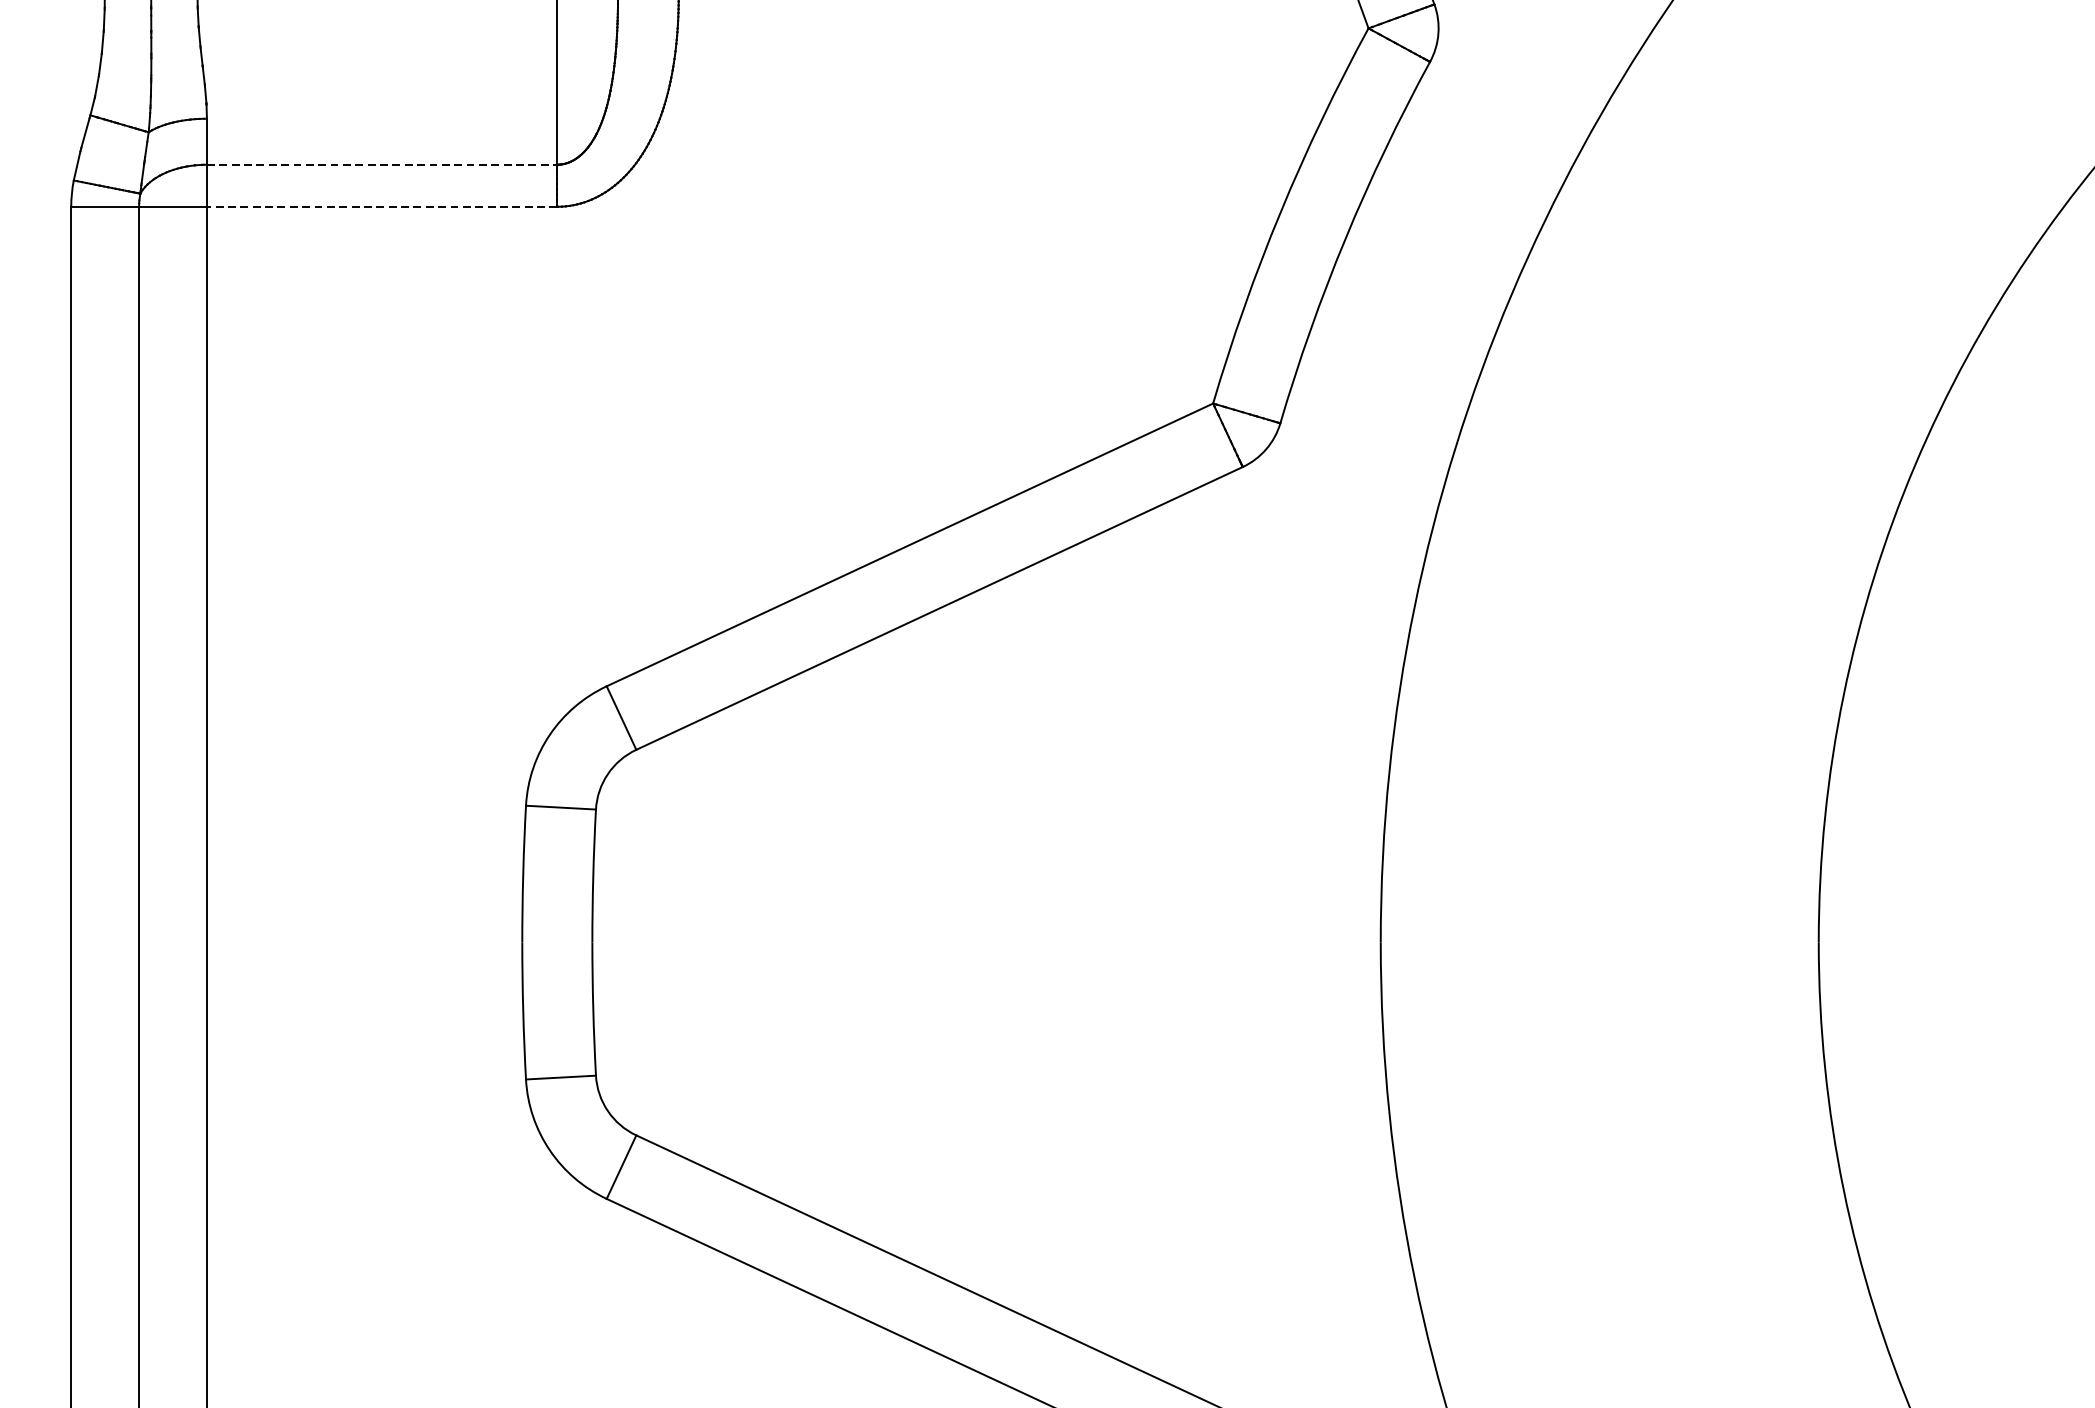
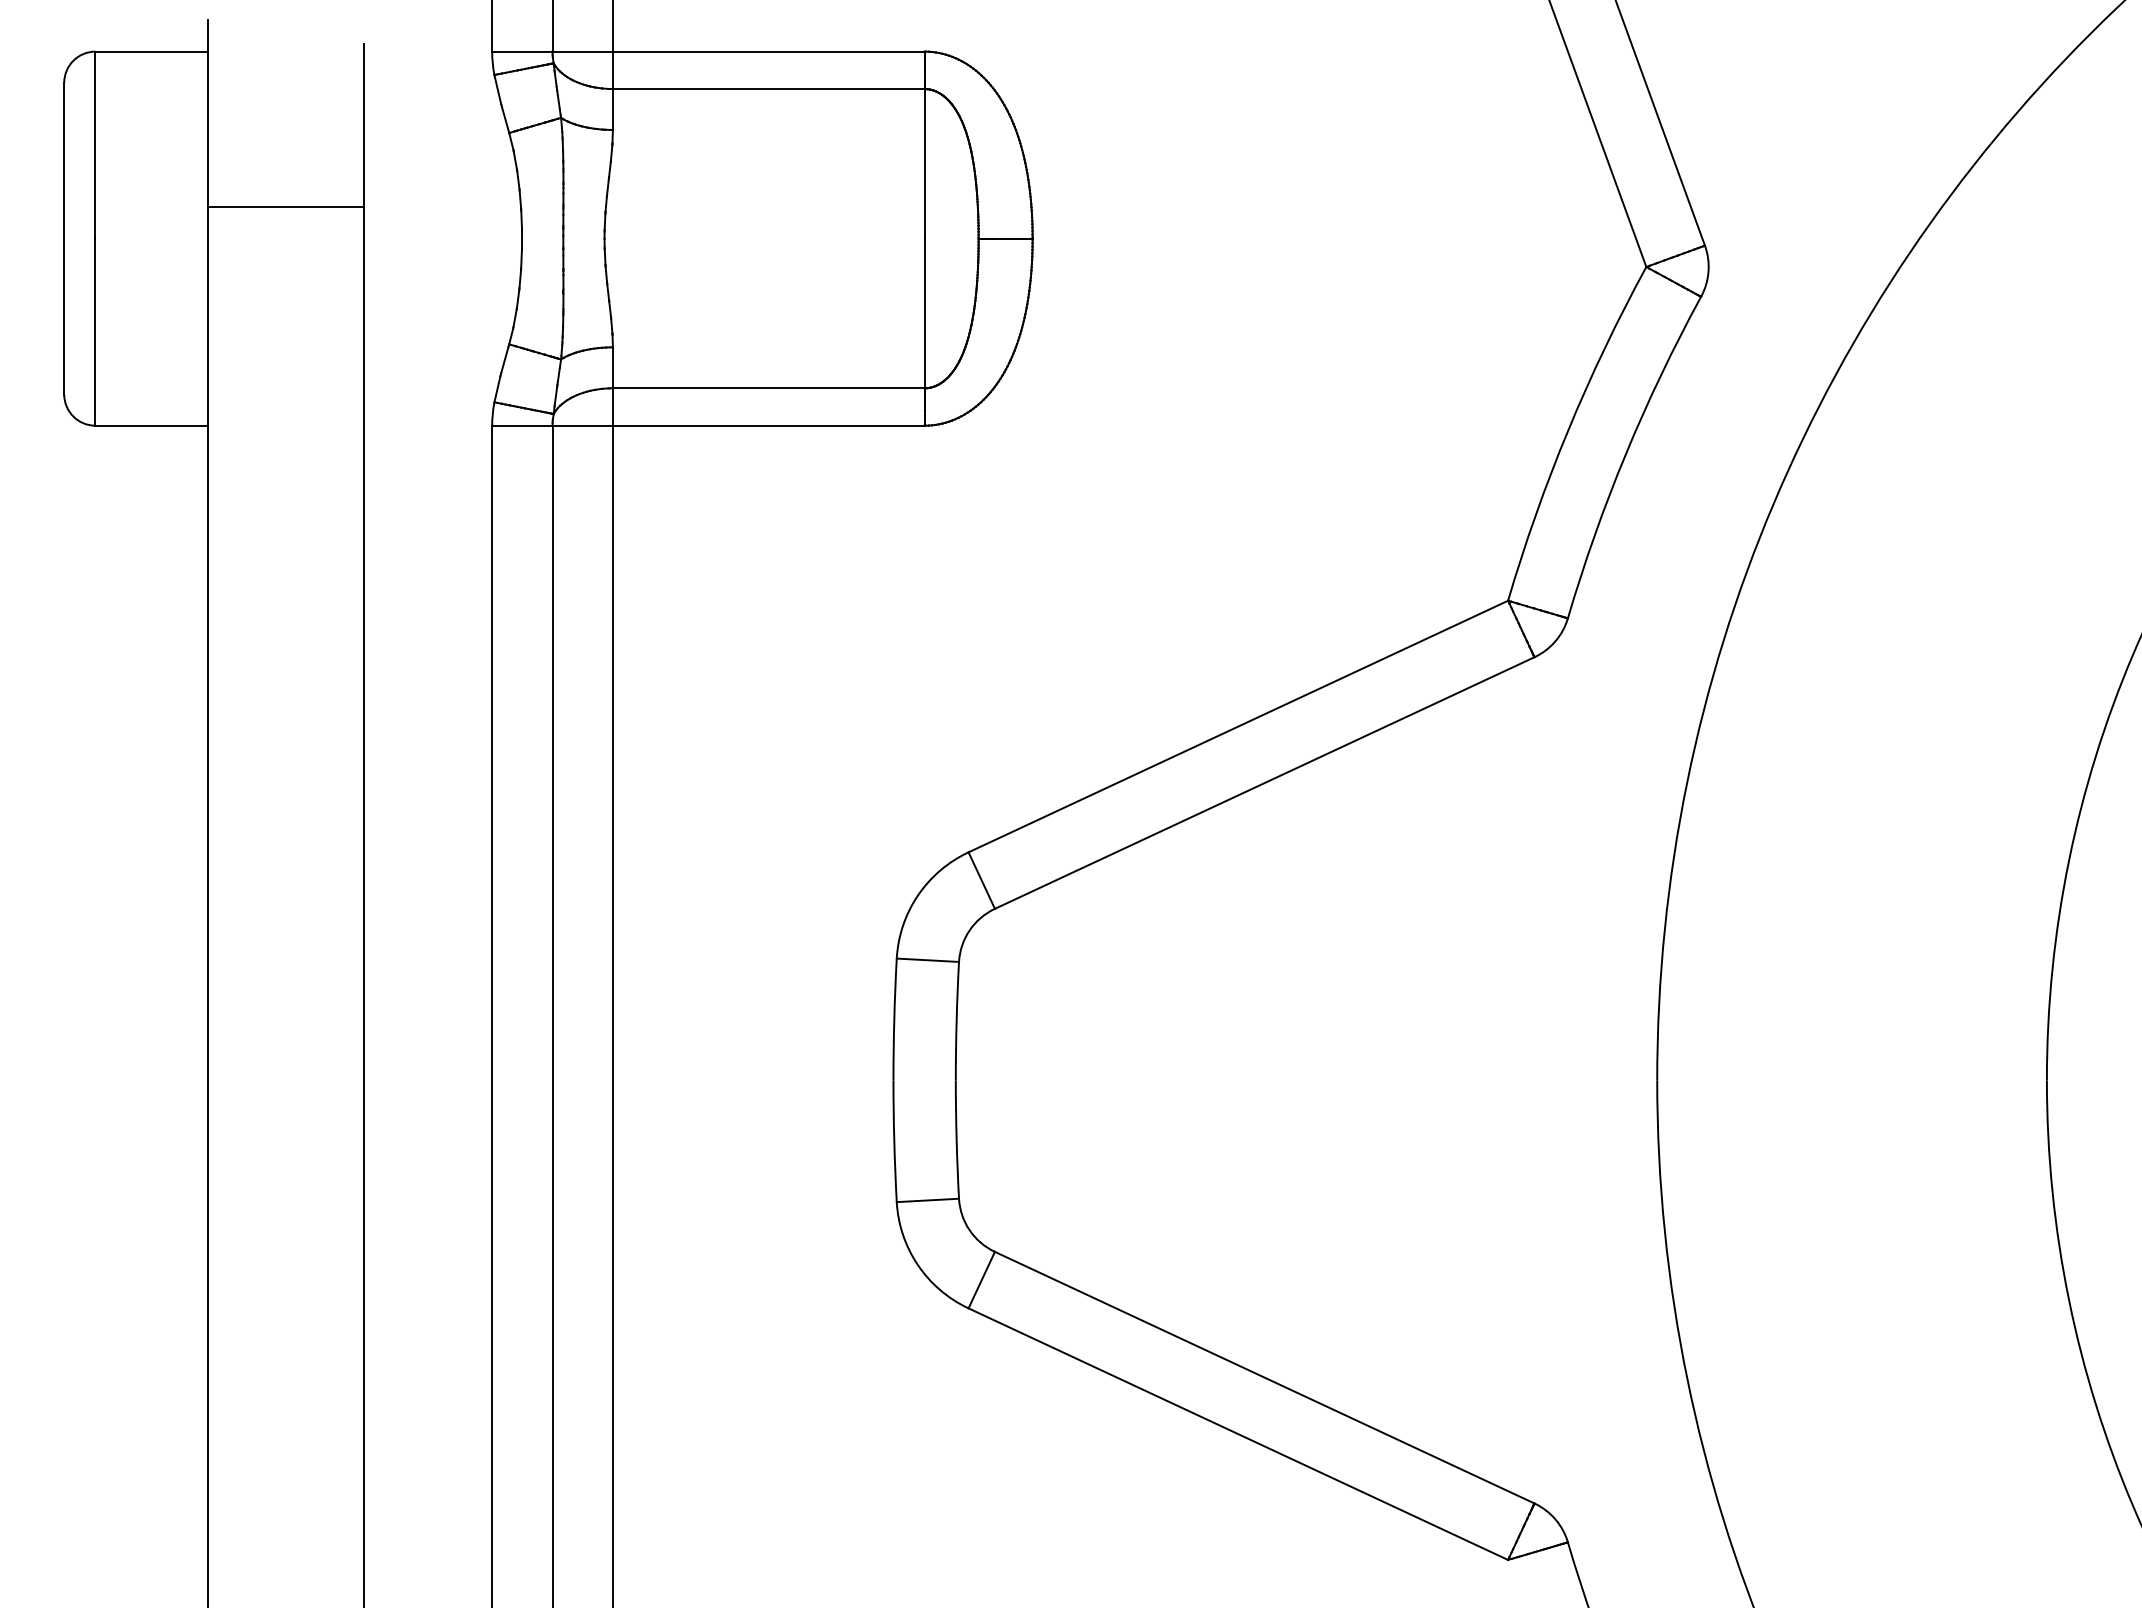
line: (381, 164) -> (768, 388), dashed -> solid
line: (381, 206) -> (768, 425), dashed -> solid

